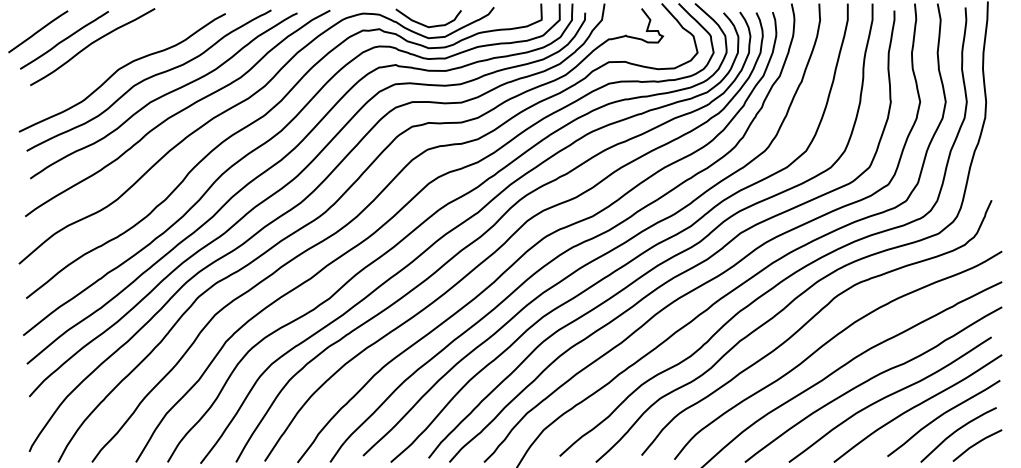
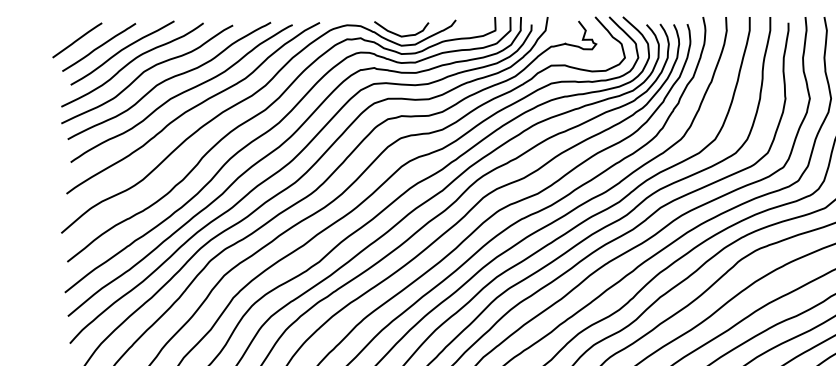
curve: (103, 58) -> (131, 62), added

